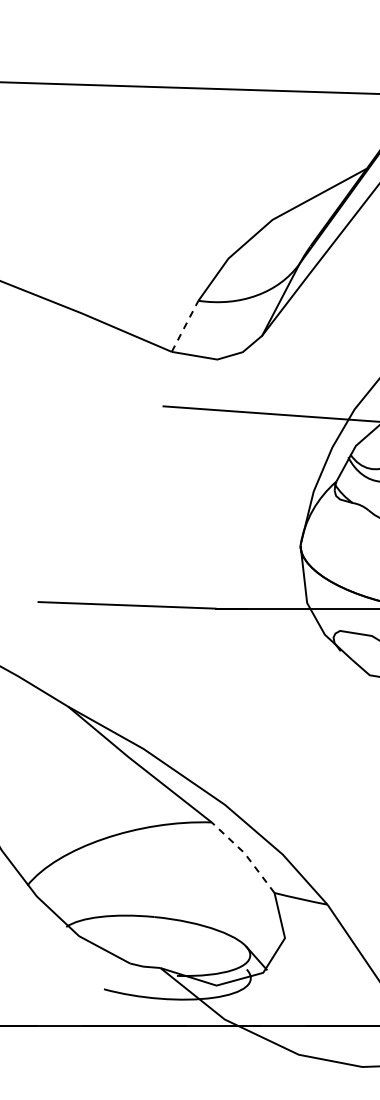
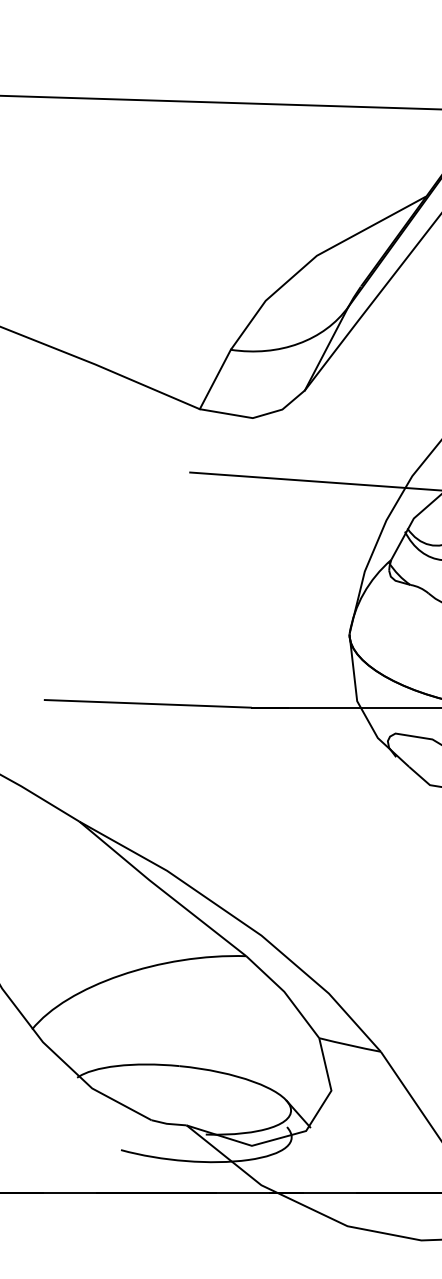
line: (185, 326) -> (215, 379), dashed -> solid
line: (245, 854) -> (285, 993), dashed -> solid

